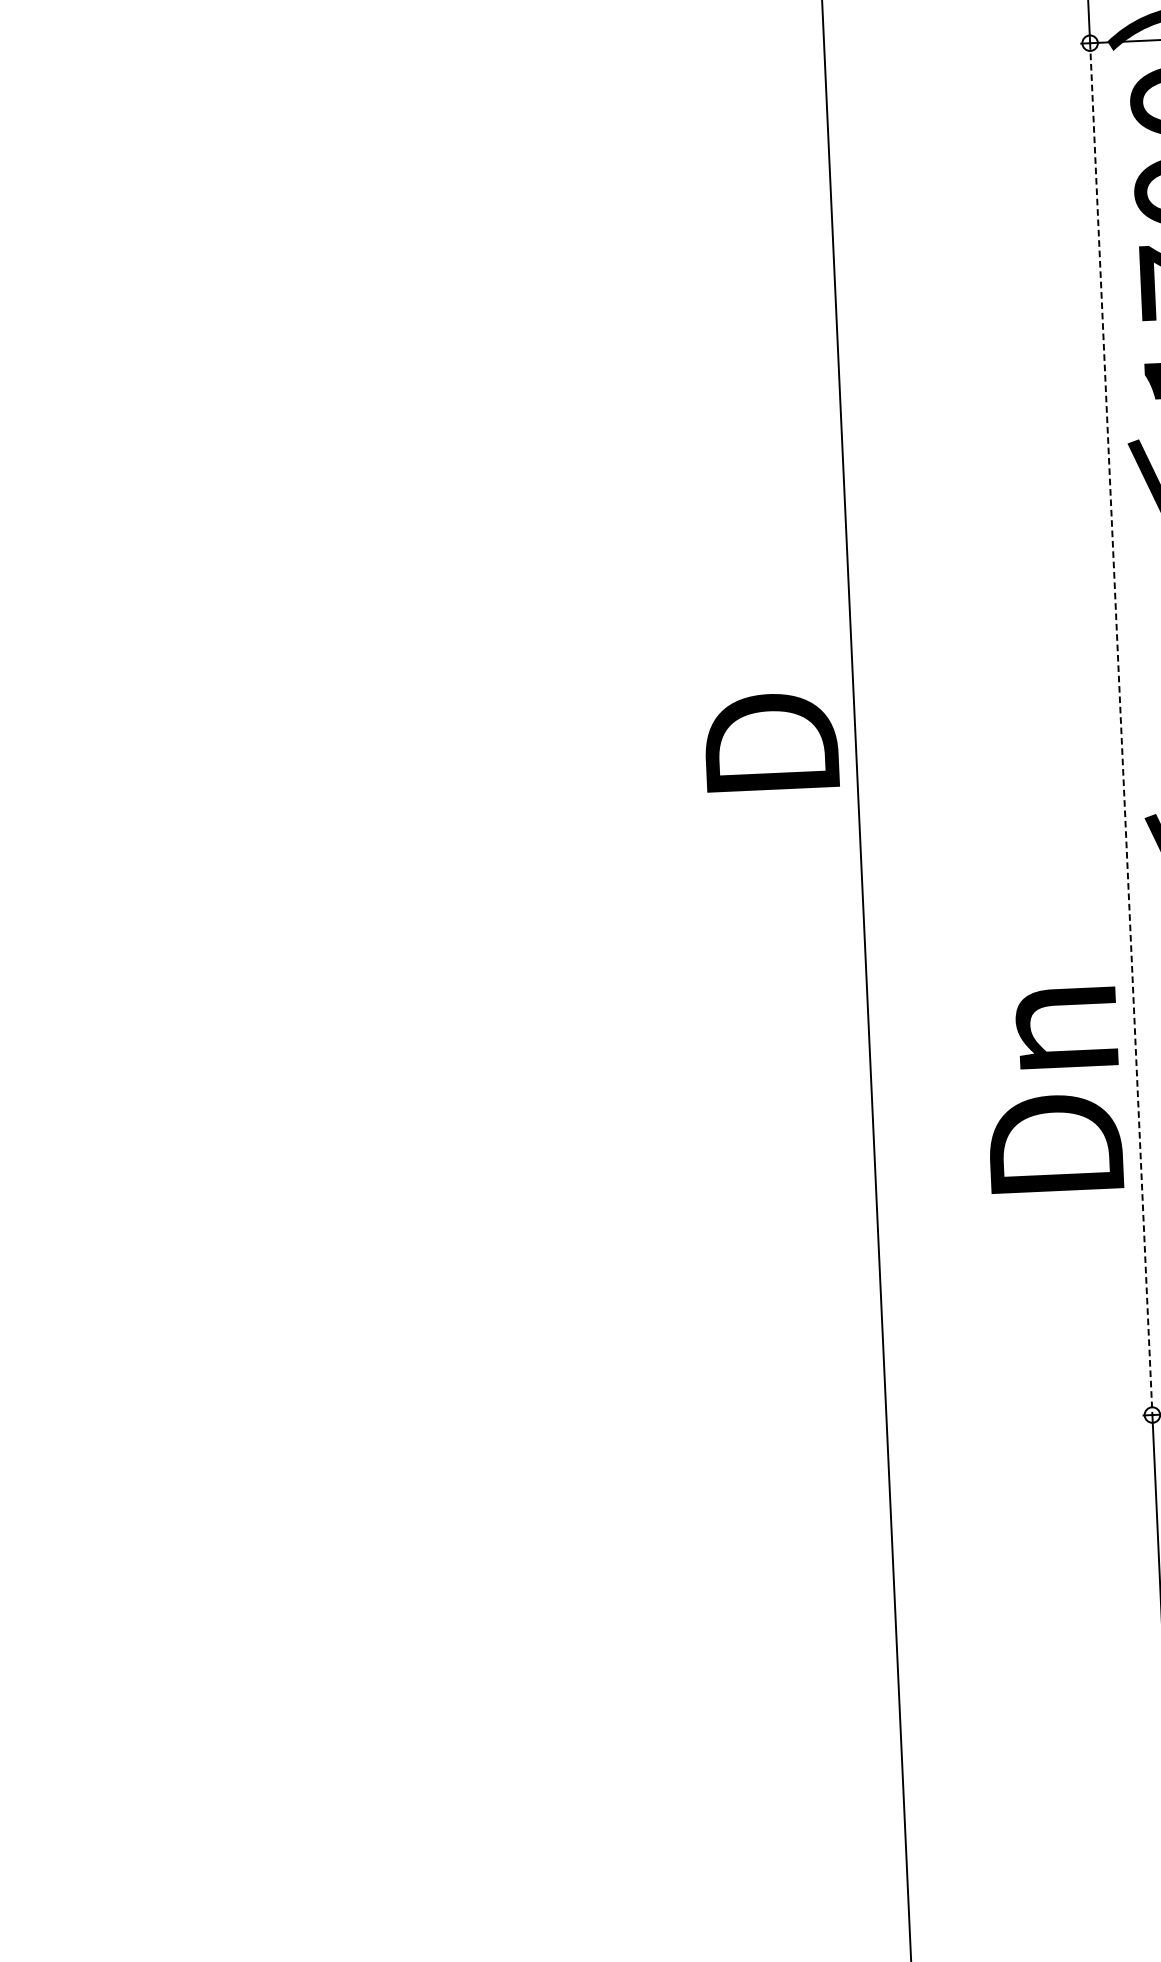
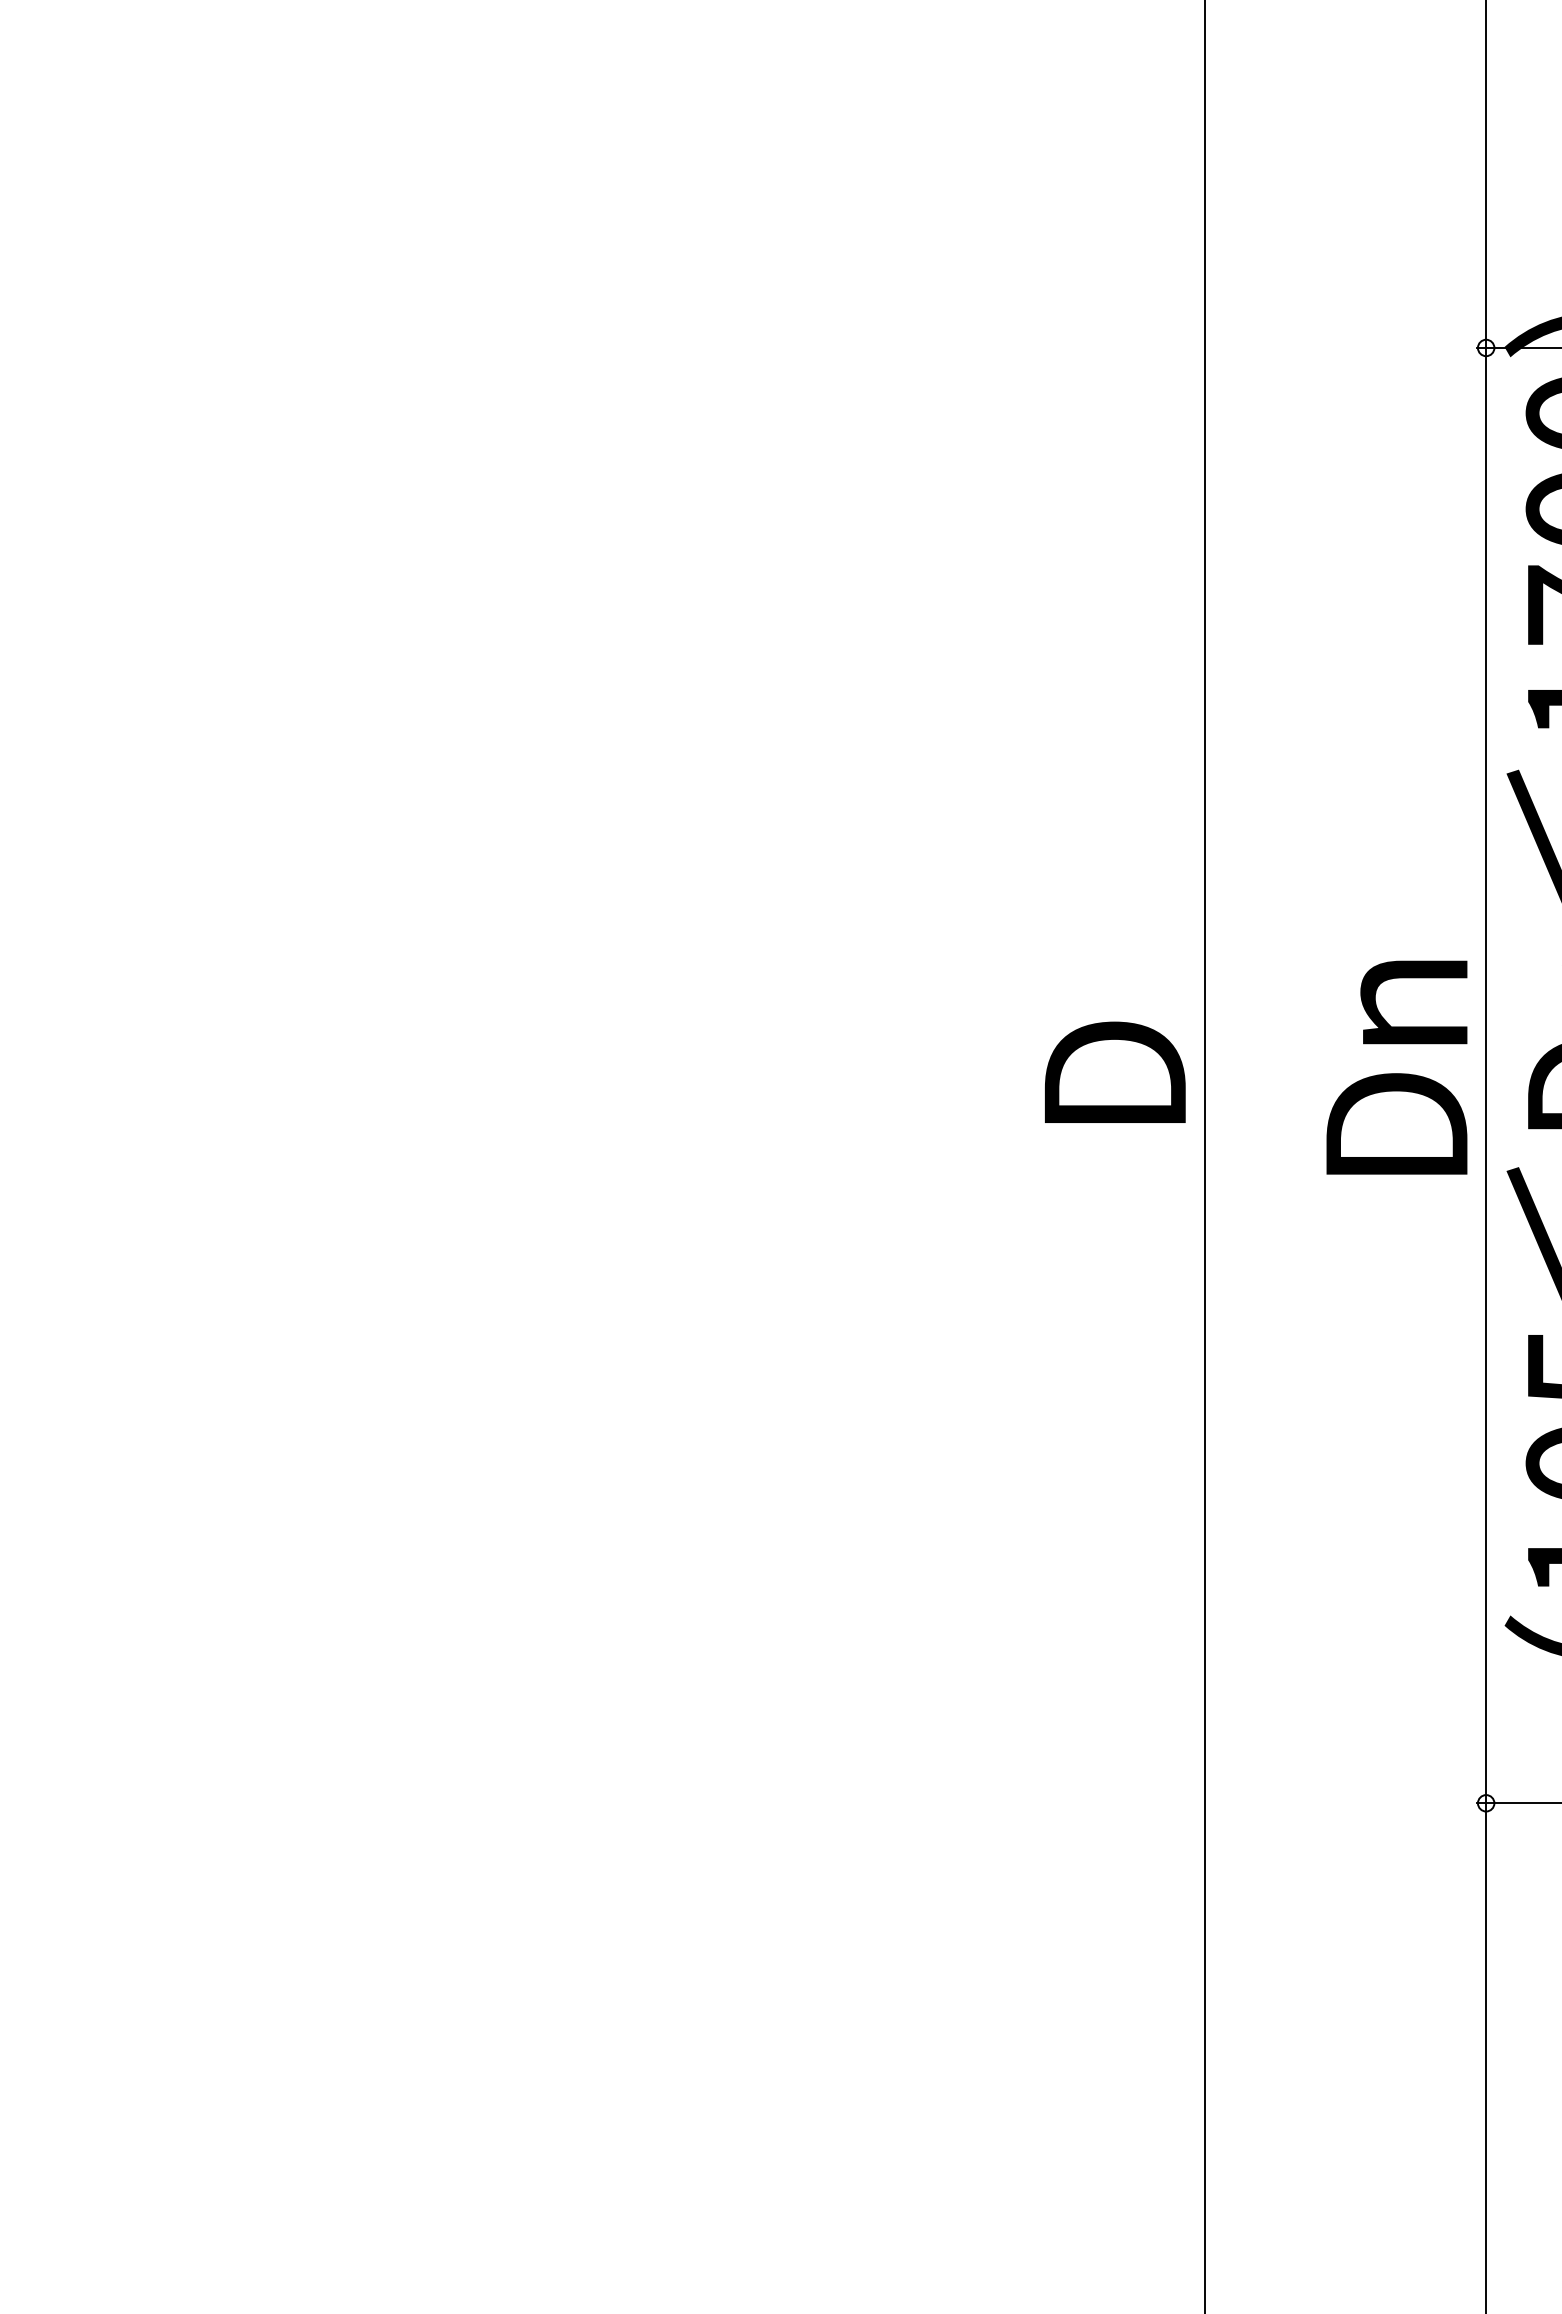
line: (1121, 729) -> (1486, 1075), dashed -> solid
text: (1052, 1090) -> (1396, 1067), moved

